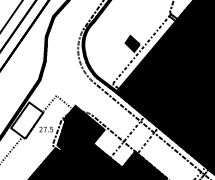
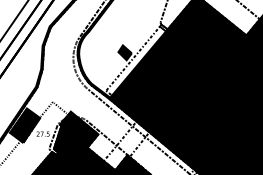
fill: (26, 120) -> (24, 125), added

